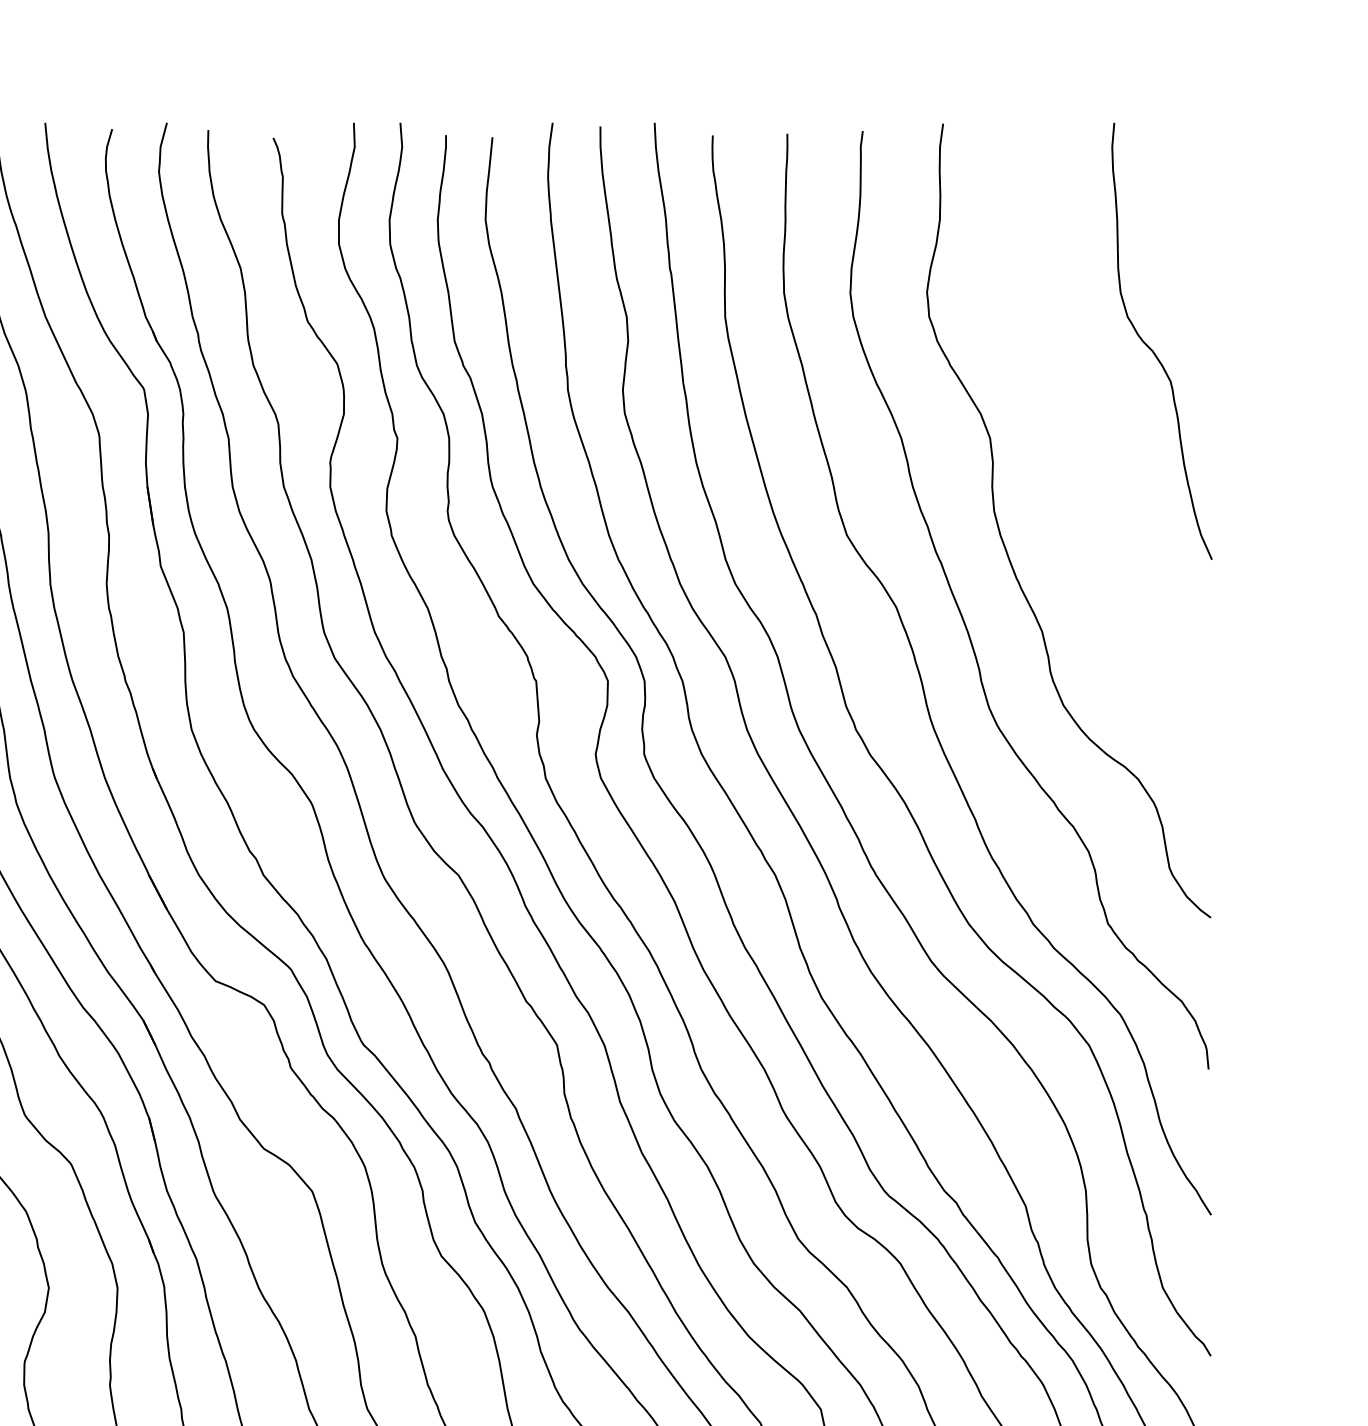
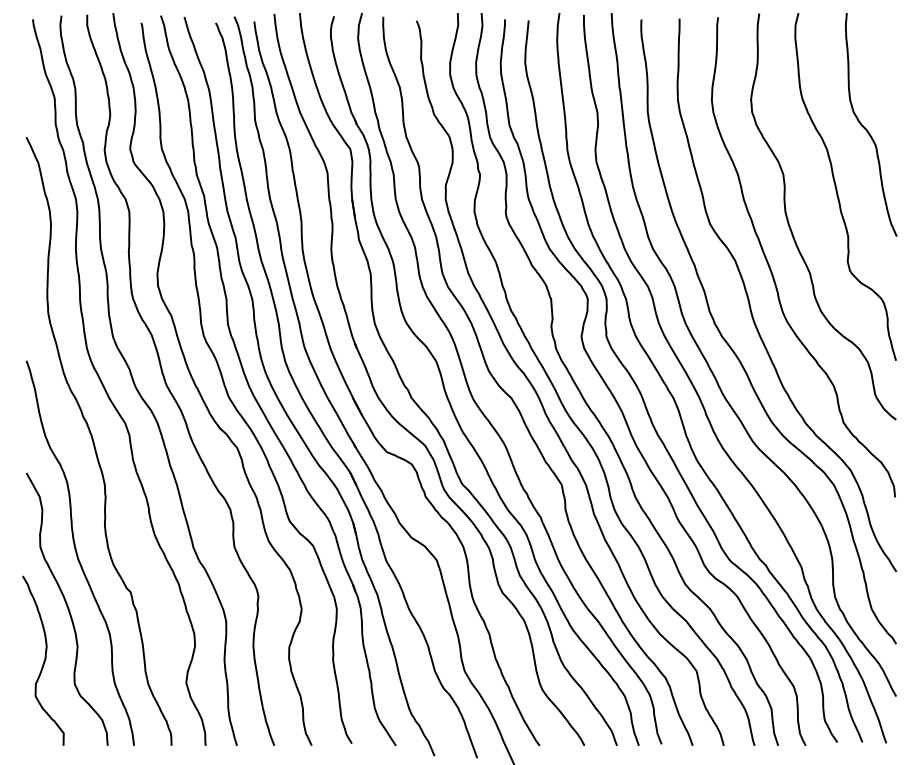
curve: (1095, 465) -> (837, 188), added

